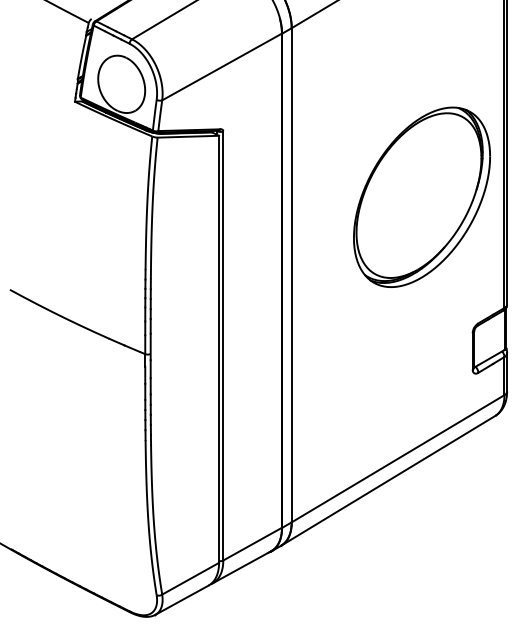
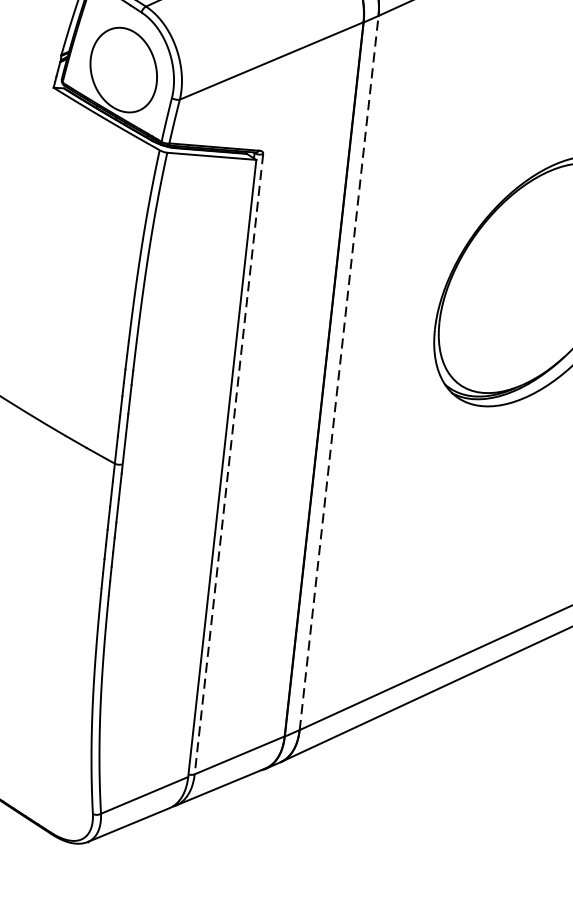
line: (291, 274) -> (338, 371), solid -> dashed
line: (223, 345) -> (229, 463), solid -> dashed

